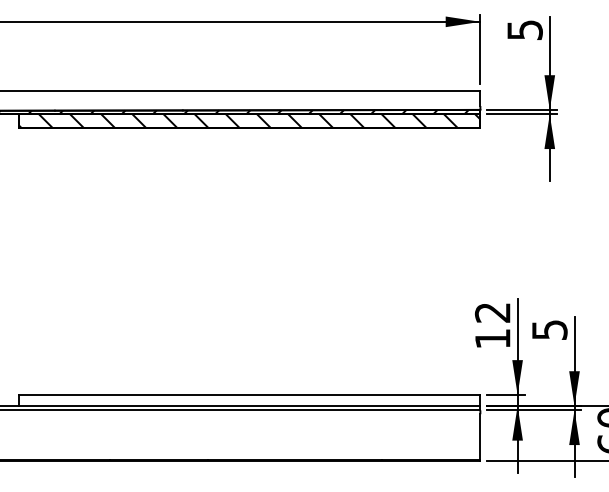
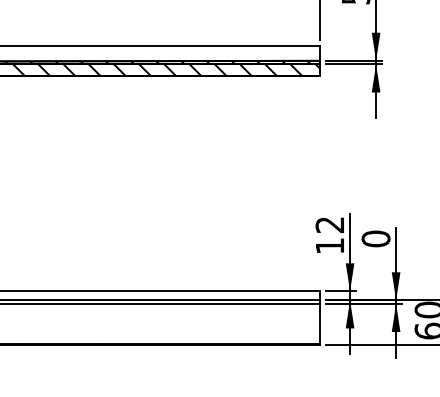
text: (549, 329) -> (375, 238), 5 -> 0

